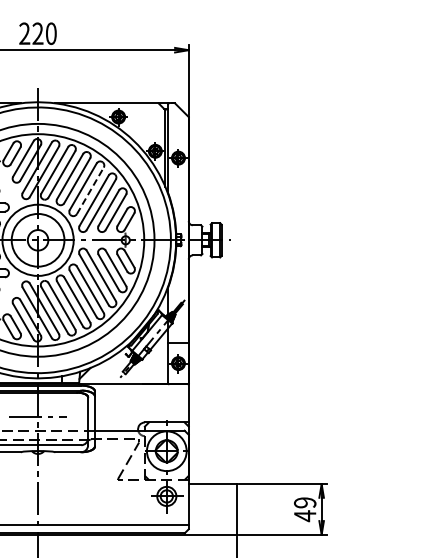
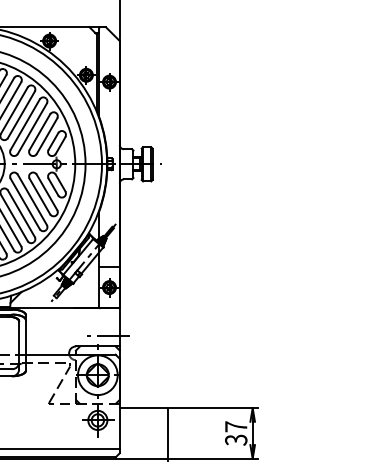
line: (90, 190) -> (21, 114), dashed -> solid
line: (177, 411) -> (108, 335), added
text: (304, 509) -> (235, 433), 49 -> 37

